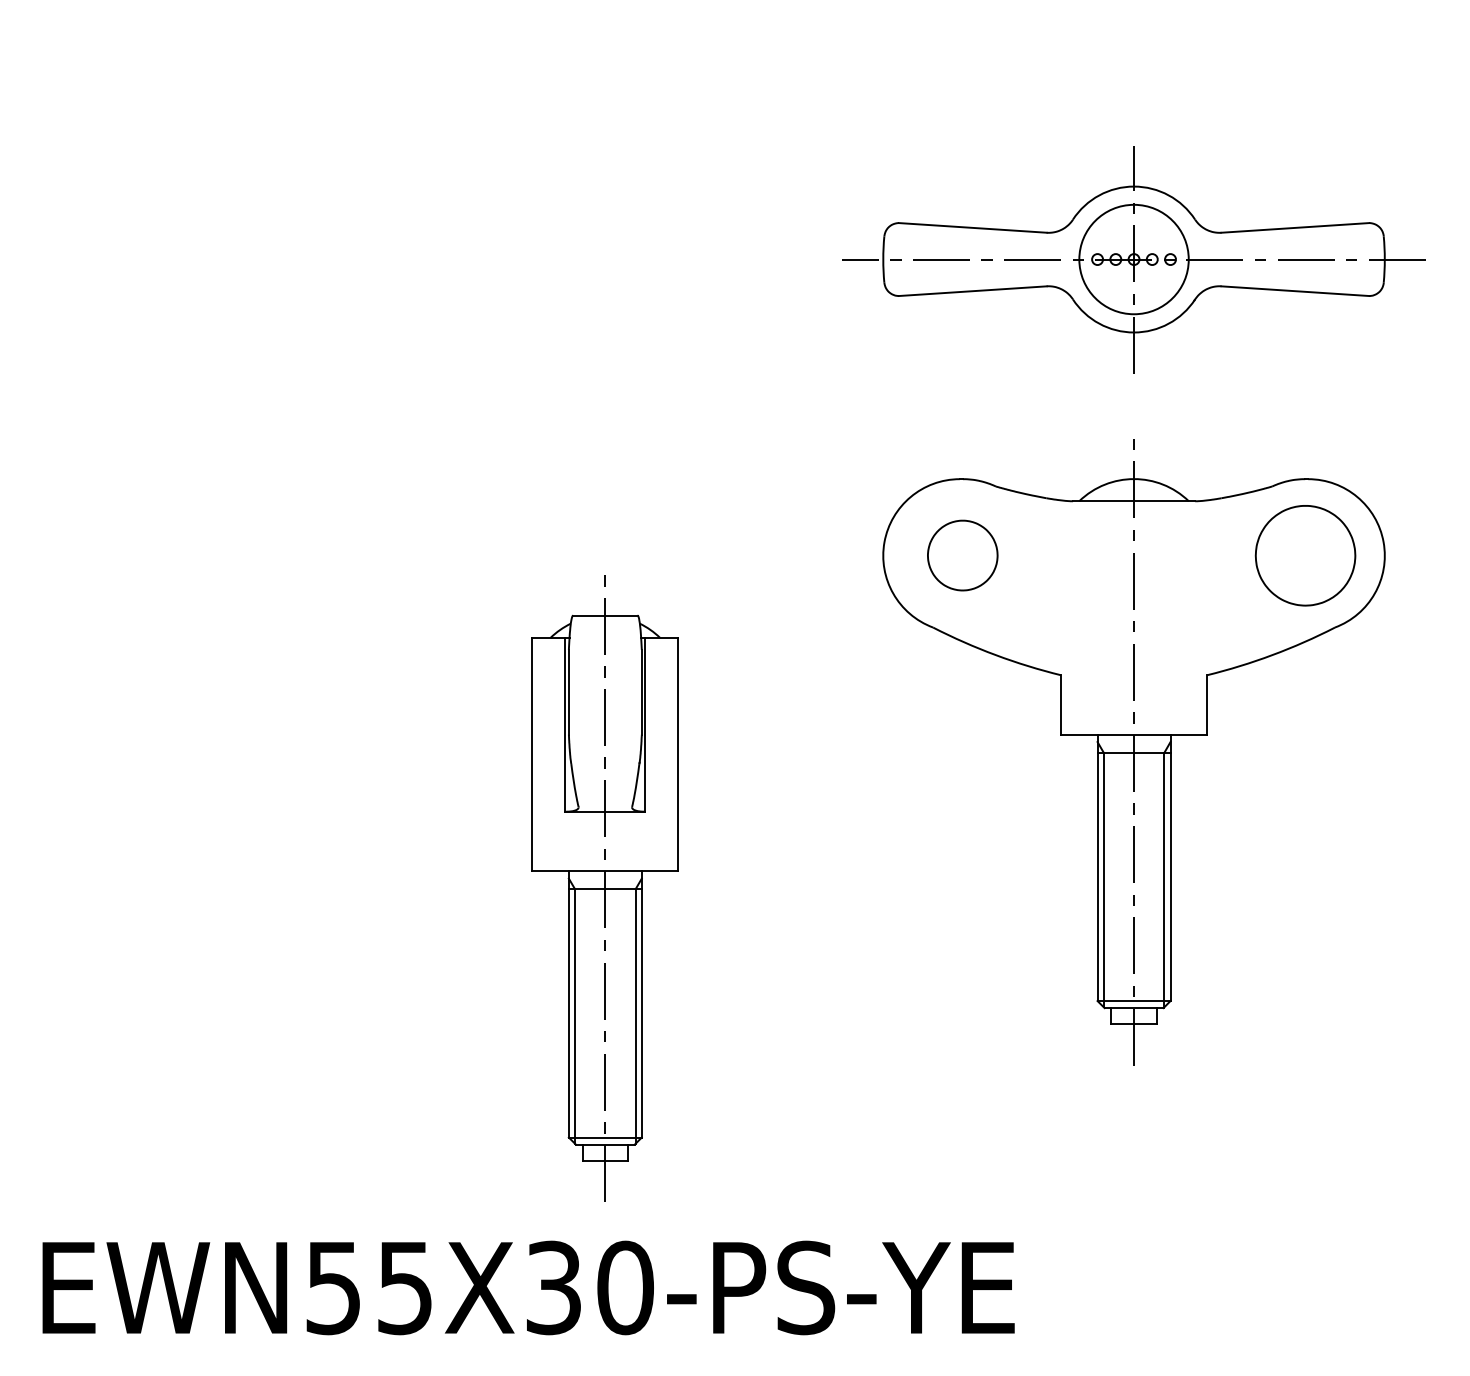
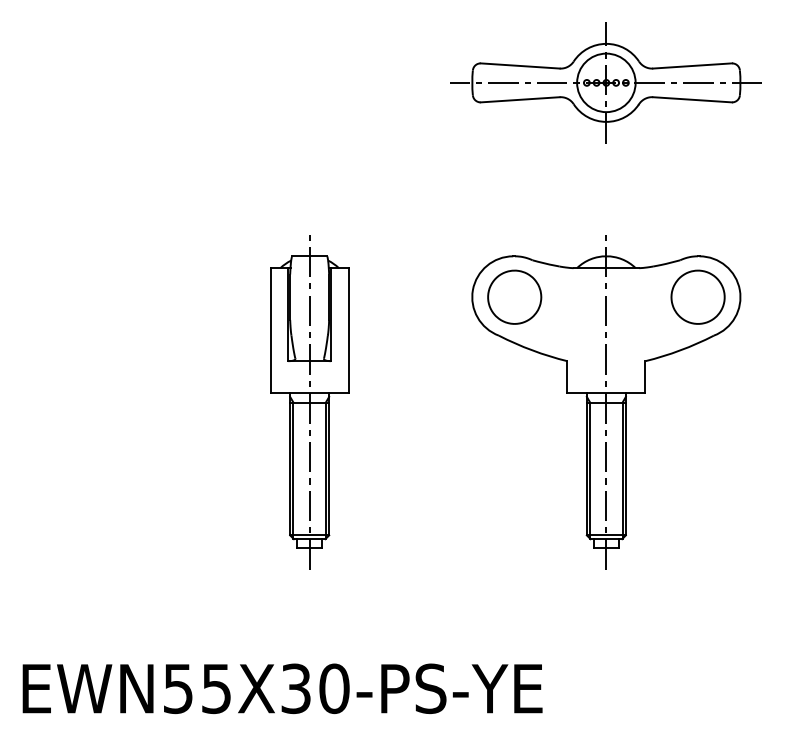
part: (1132, 258) -> (605, 82), moved
part: (962, 554) -> (514, 296), size x1.43
part: (605, 889) -> (309, 402), moved

